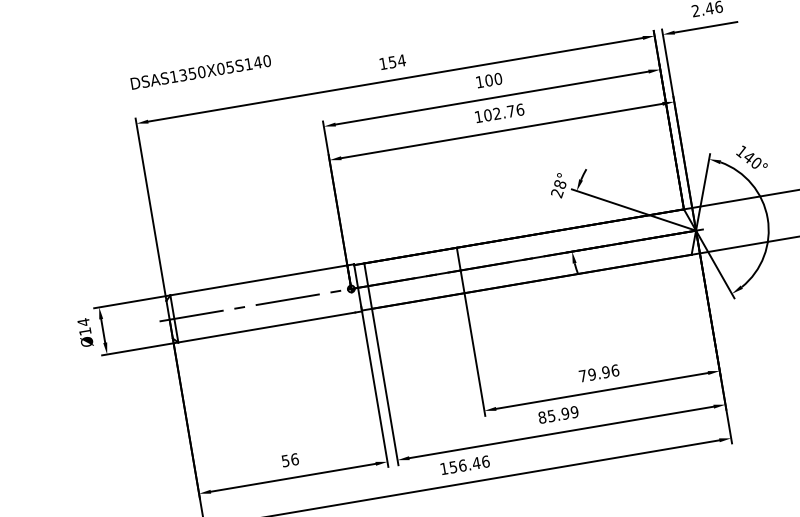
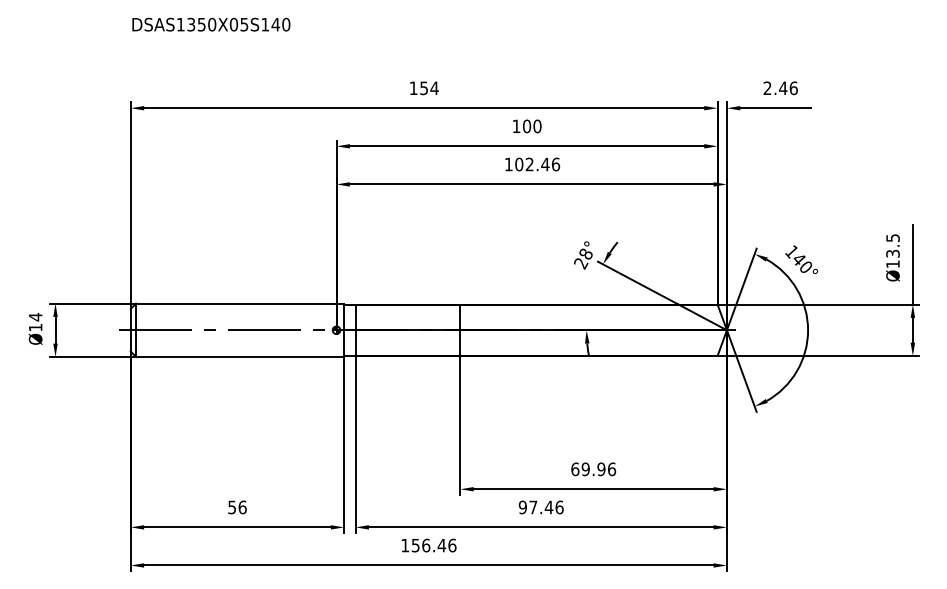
text: (201, 72) -> (211, 24), moved
text: (511, 111) -> (545, 164), 102.76 -> 102.46
text: (583, 376) -> (575, 469), 79.96 -> 69.96
text: (557, 414) -> (540, 507), 85.99 -> 97.46

